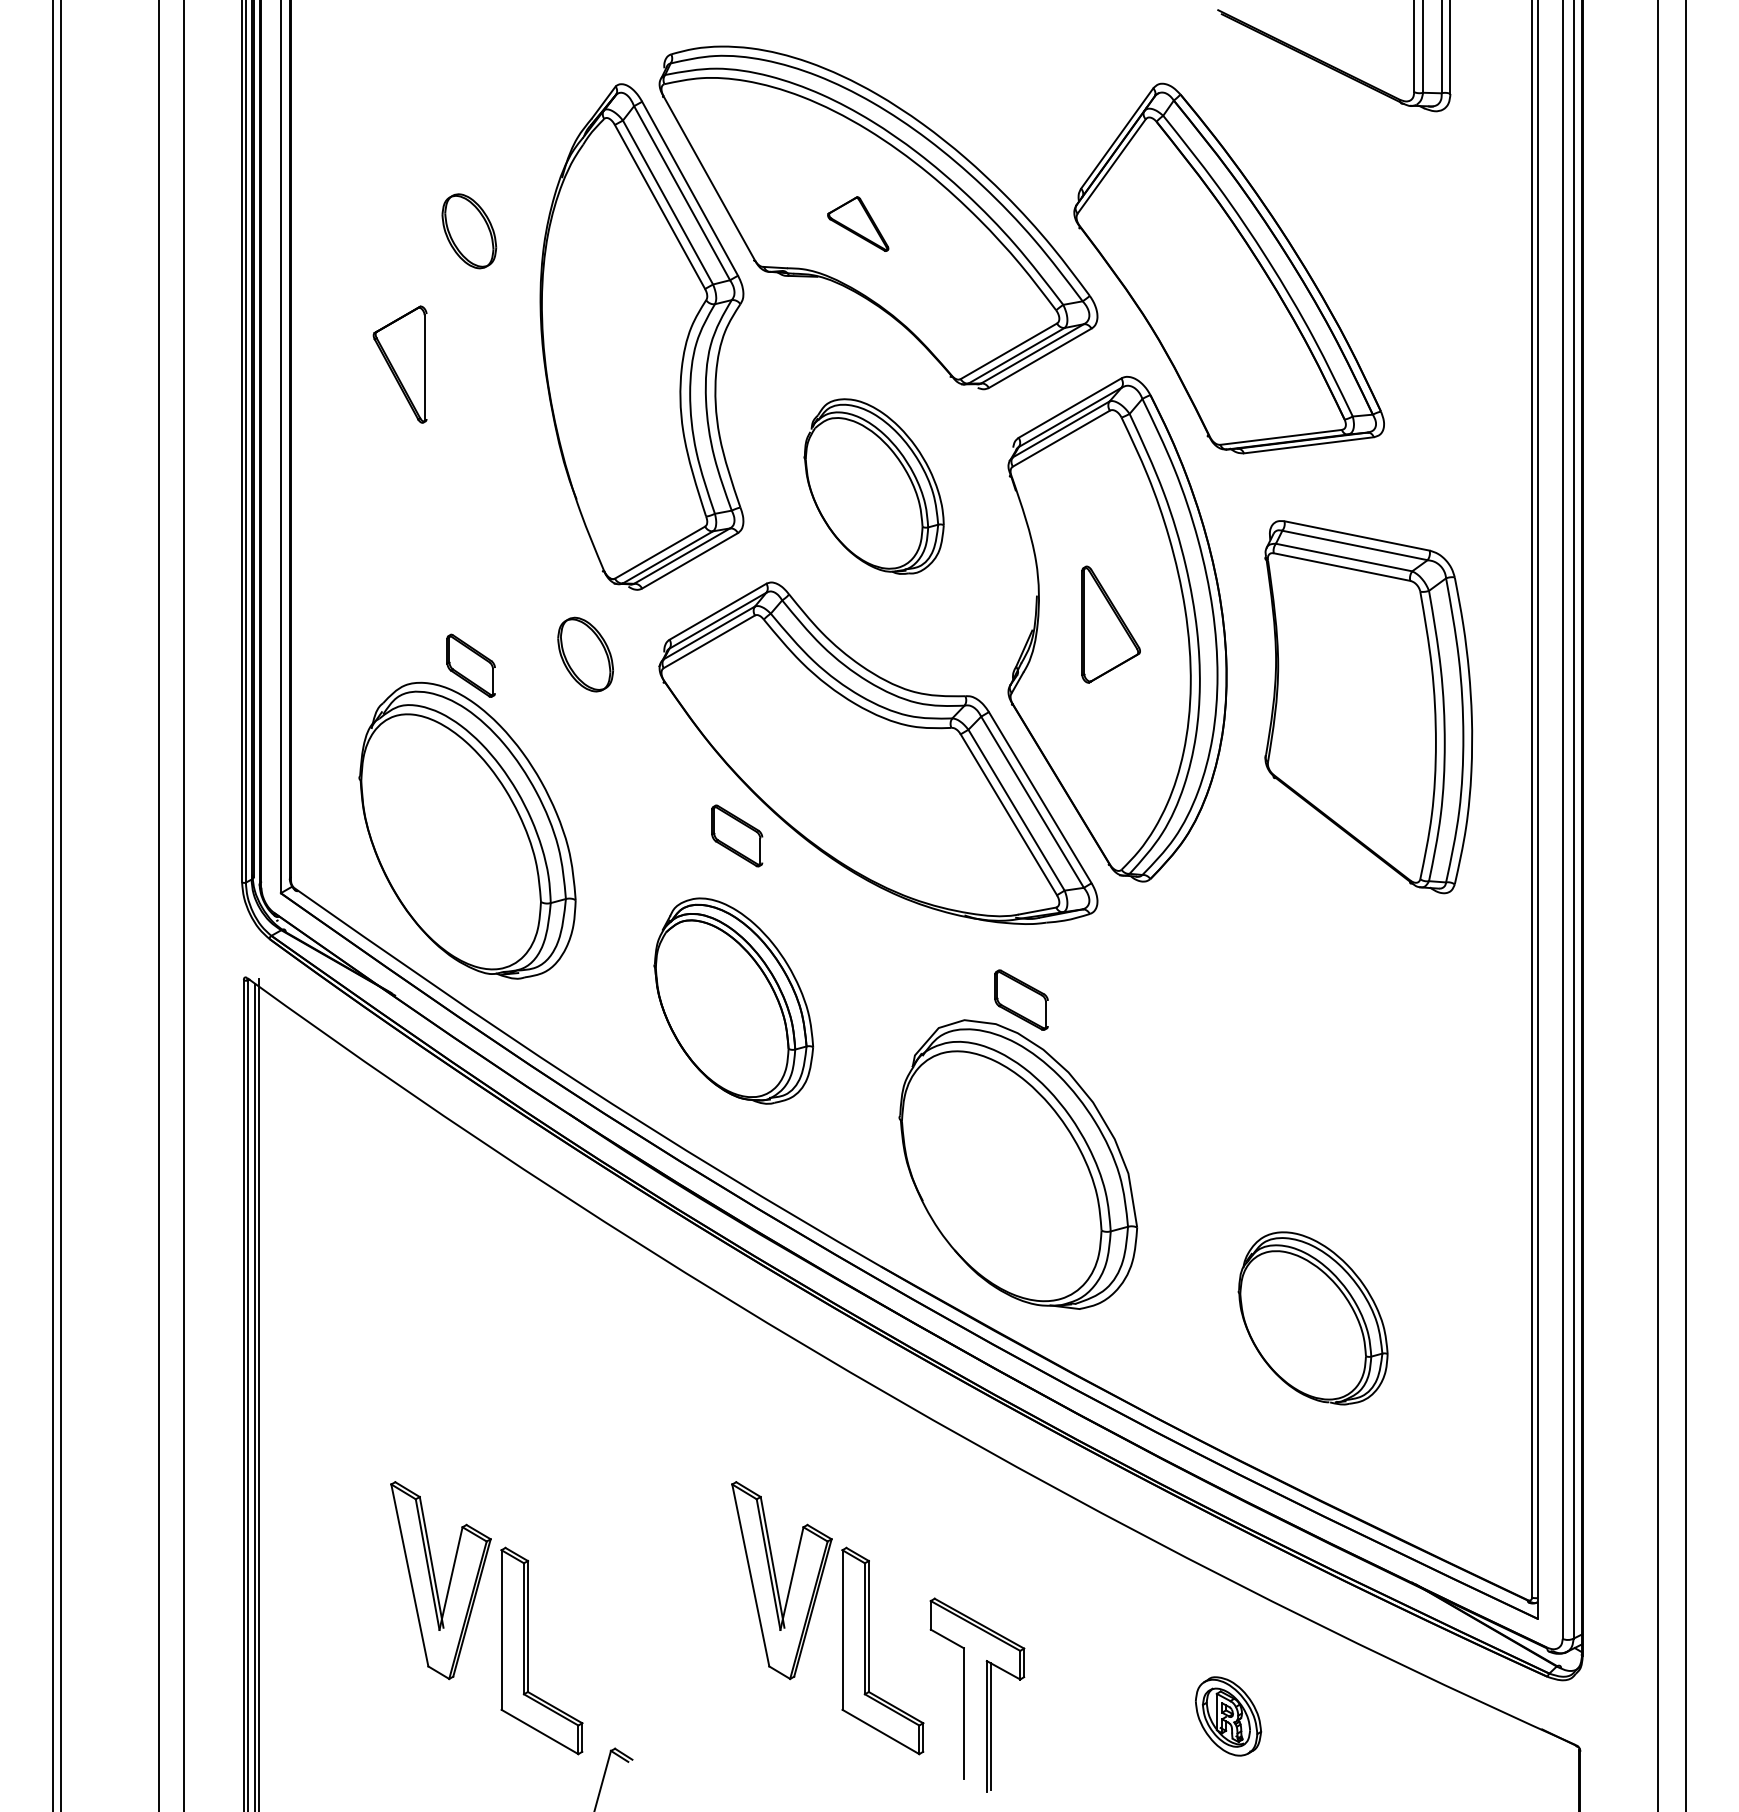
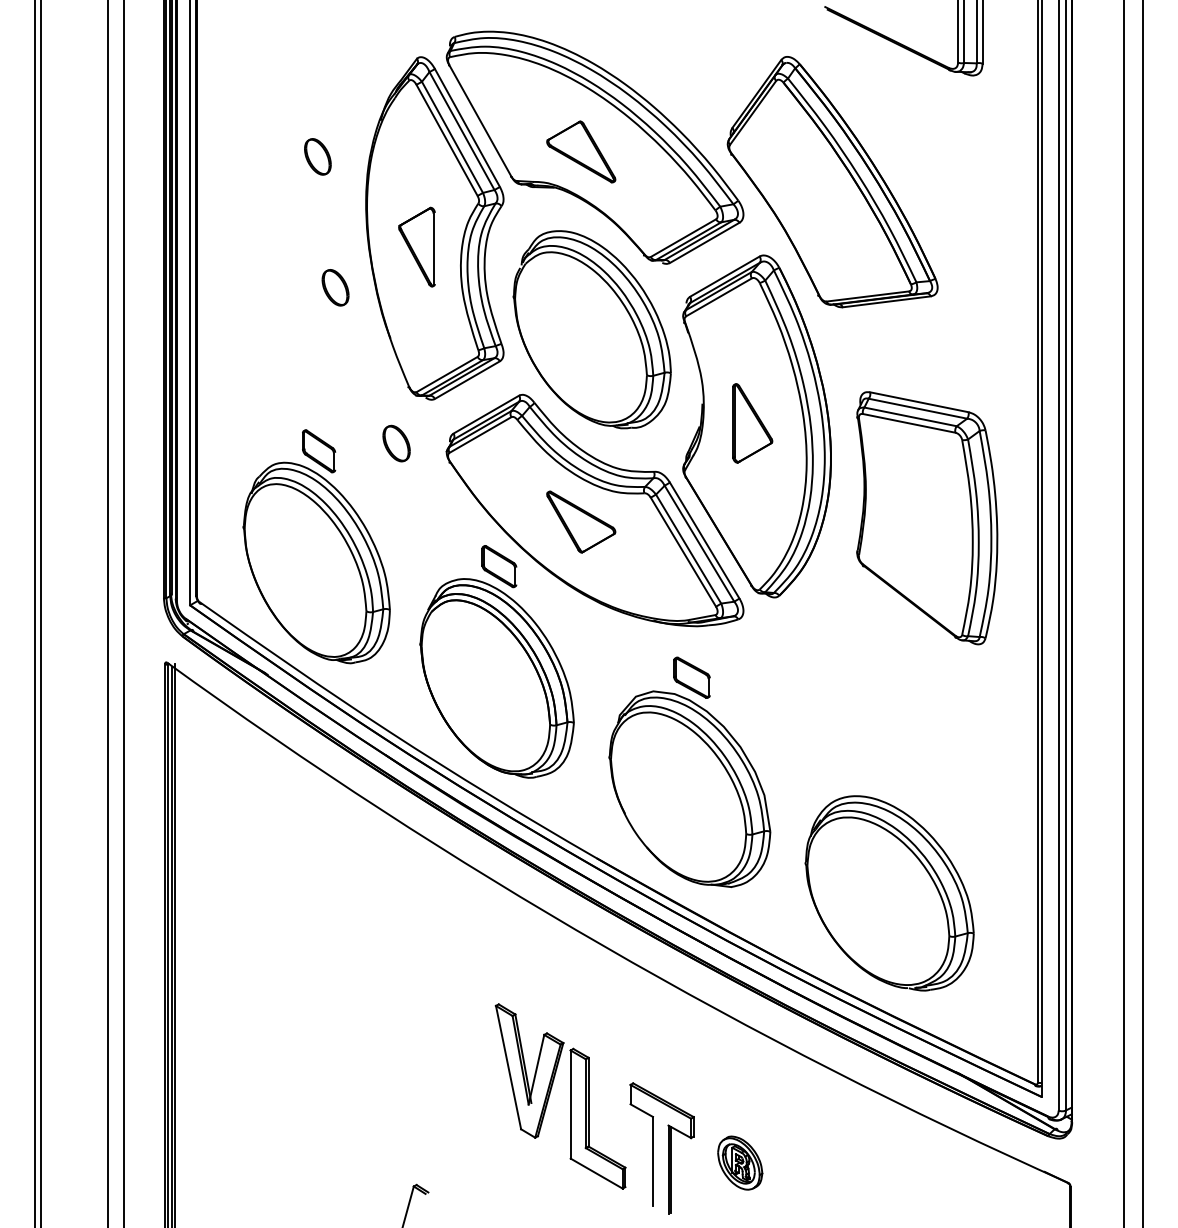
part: (858, 223) -> (581, 151), size x1.67
part: (468, 230) -> (317, 156), size x0.71
part: (399, 363) -> (416, 246), moved
part: (495, 424) -> (335, 287), added
part: (873, 486) -> (591, 329), size x1.67
part: (585, 654) -> (396, 443), size x0.71
part: (1369, 707) -> (927, 518), moved
part: (858, 769) -> (581, 521), added
part: (732, 1001) -> (496, 678), size x1.43
part: (1313, 1318) -> (889, 893), size x1.67
part: (501, 1618) -> (339, 1096), removed
part: (1228, 1715) -> (740, 1162), moved

